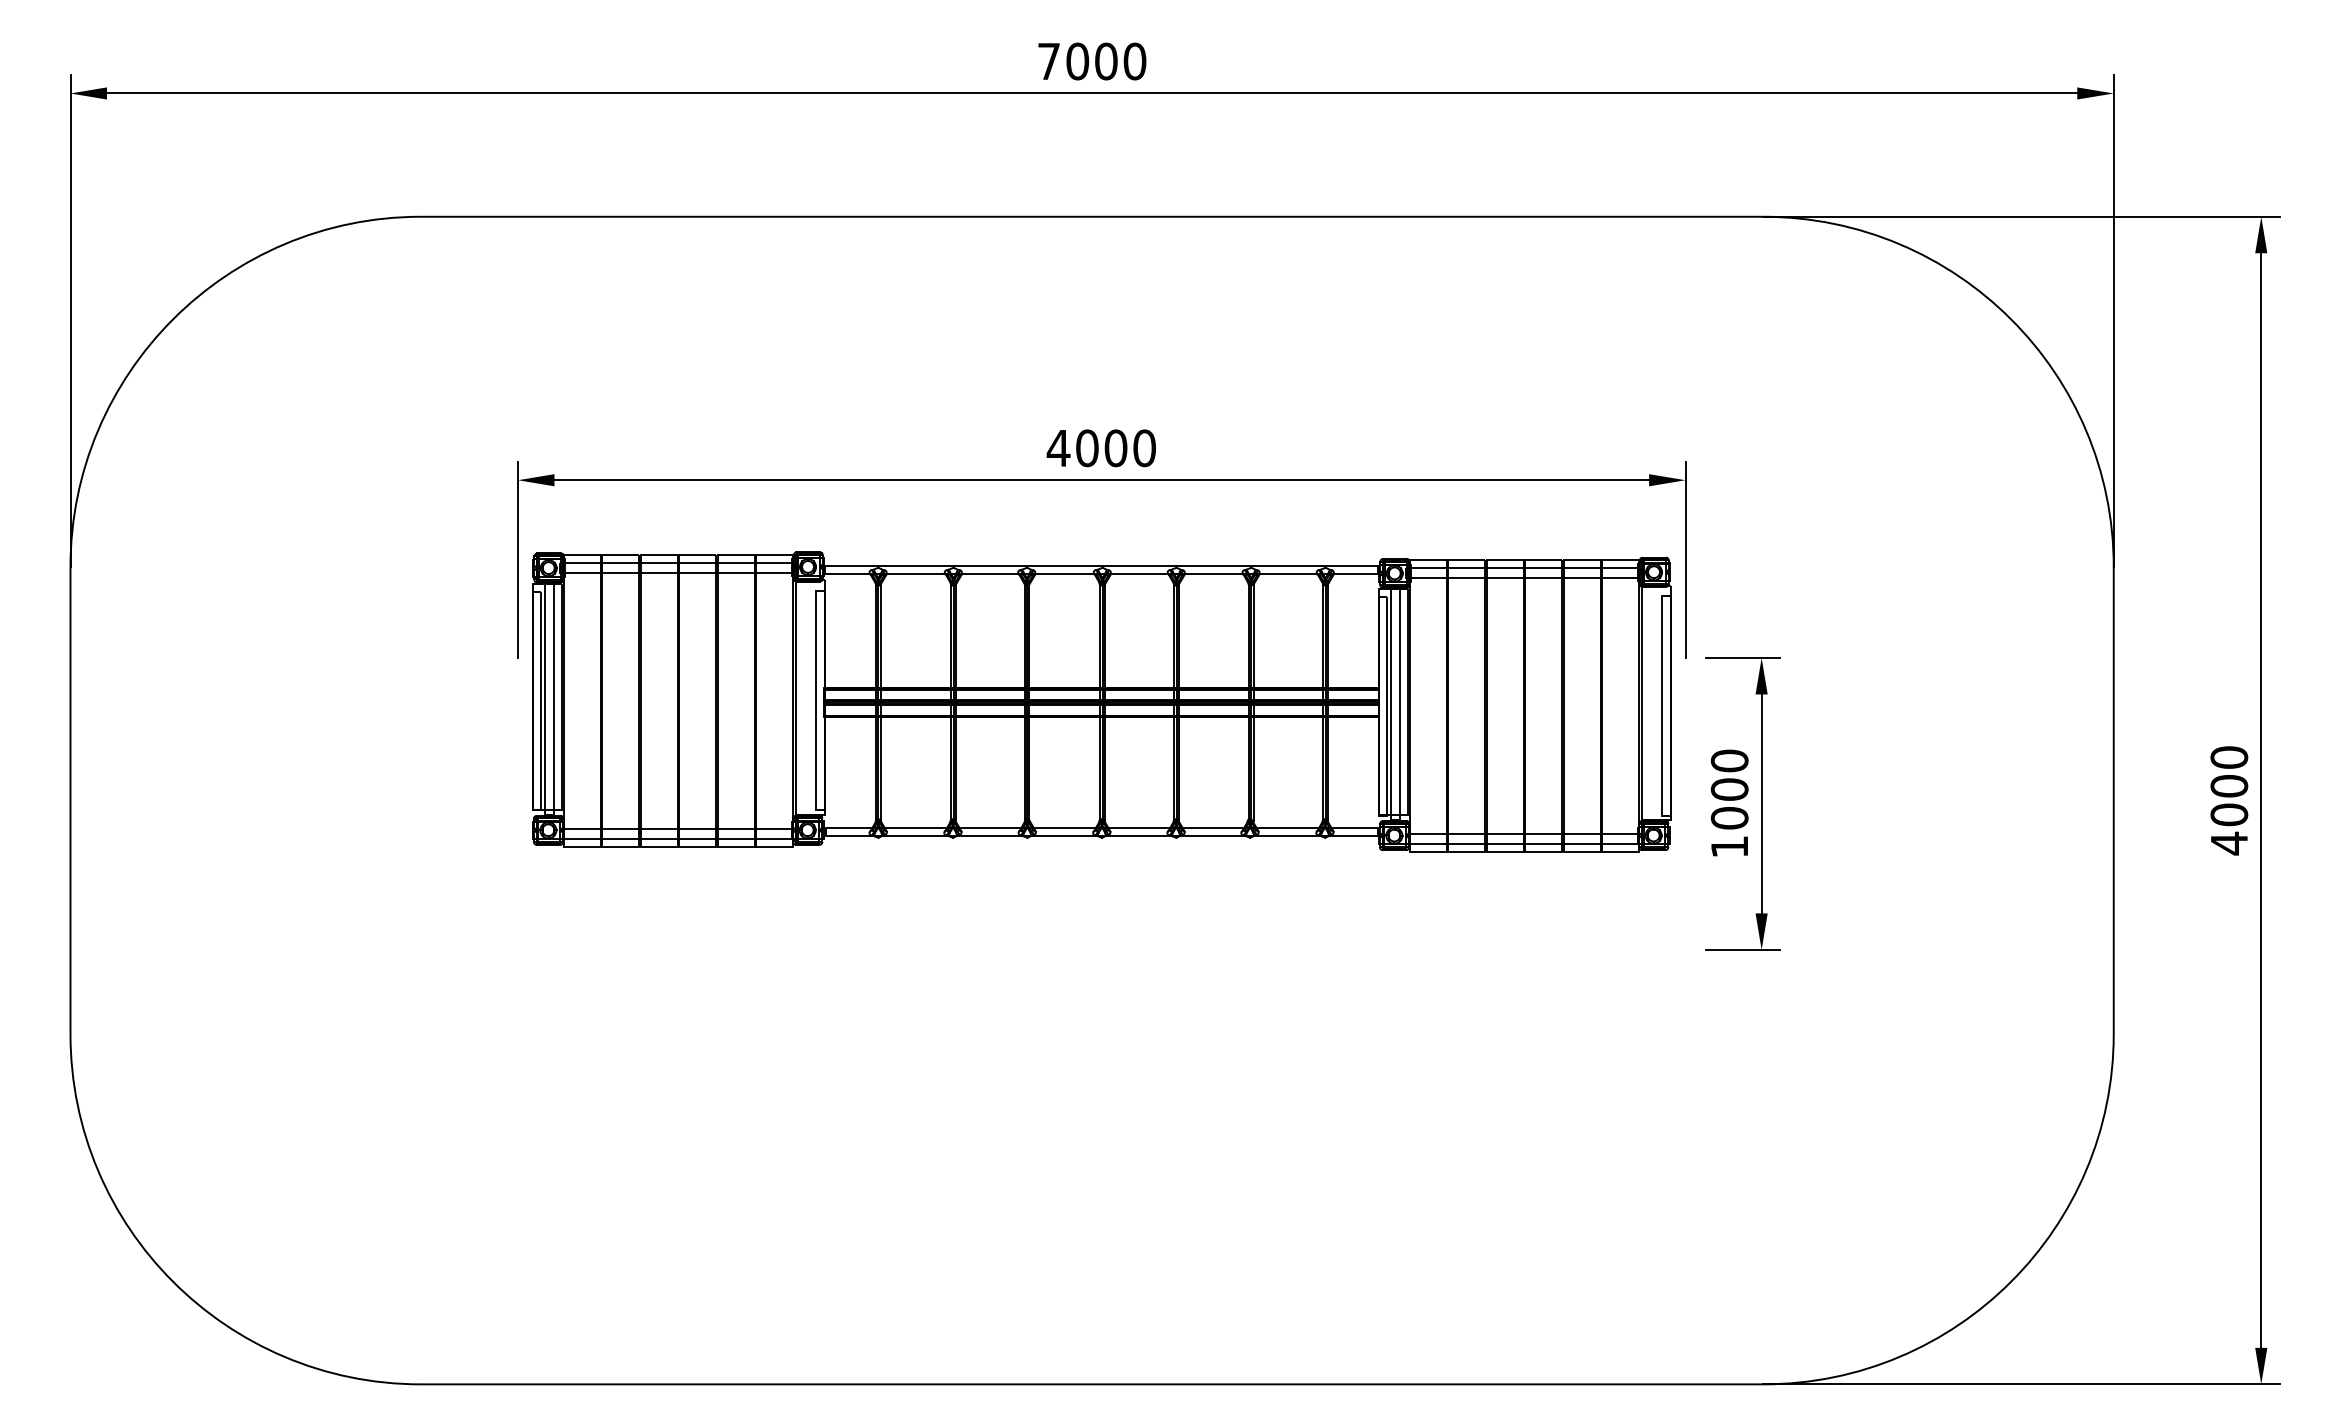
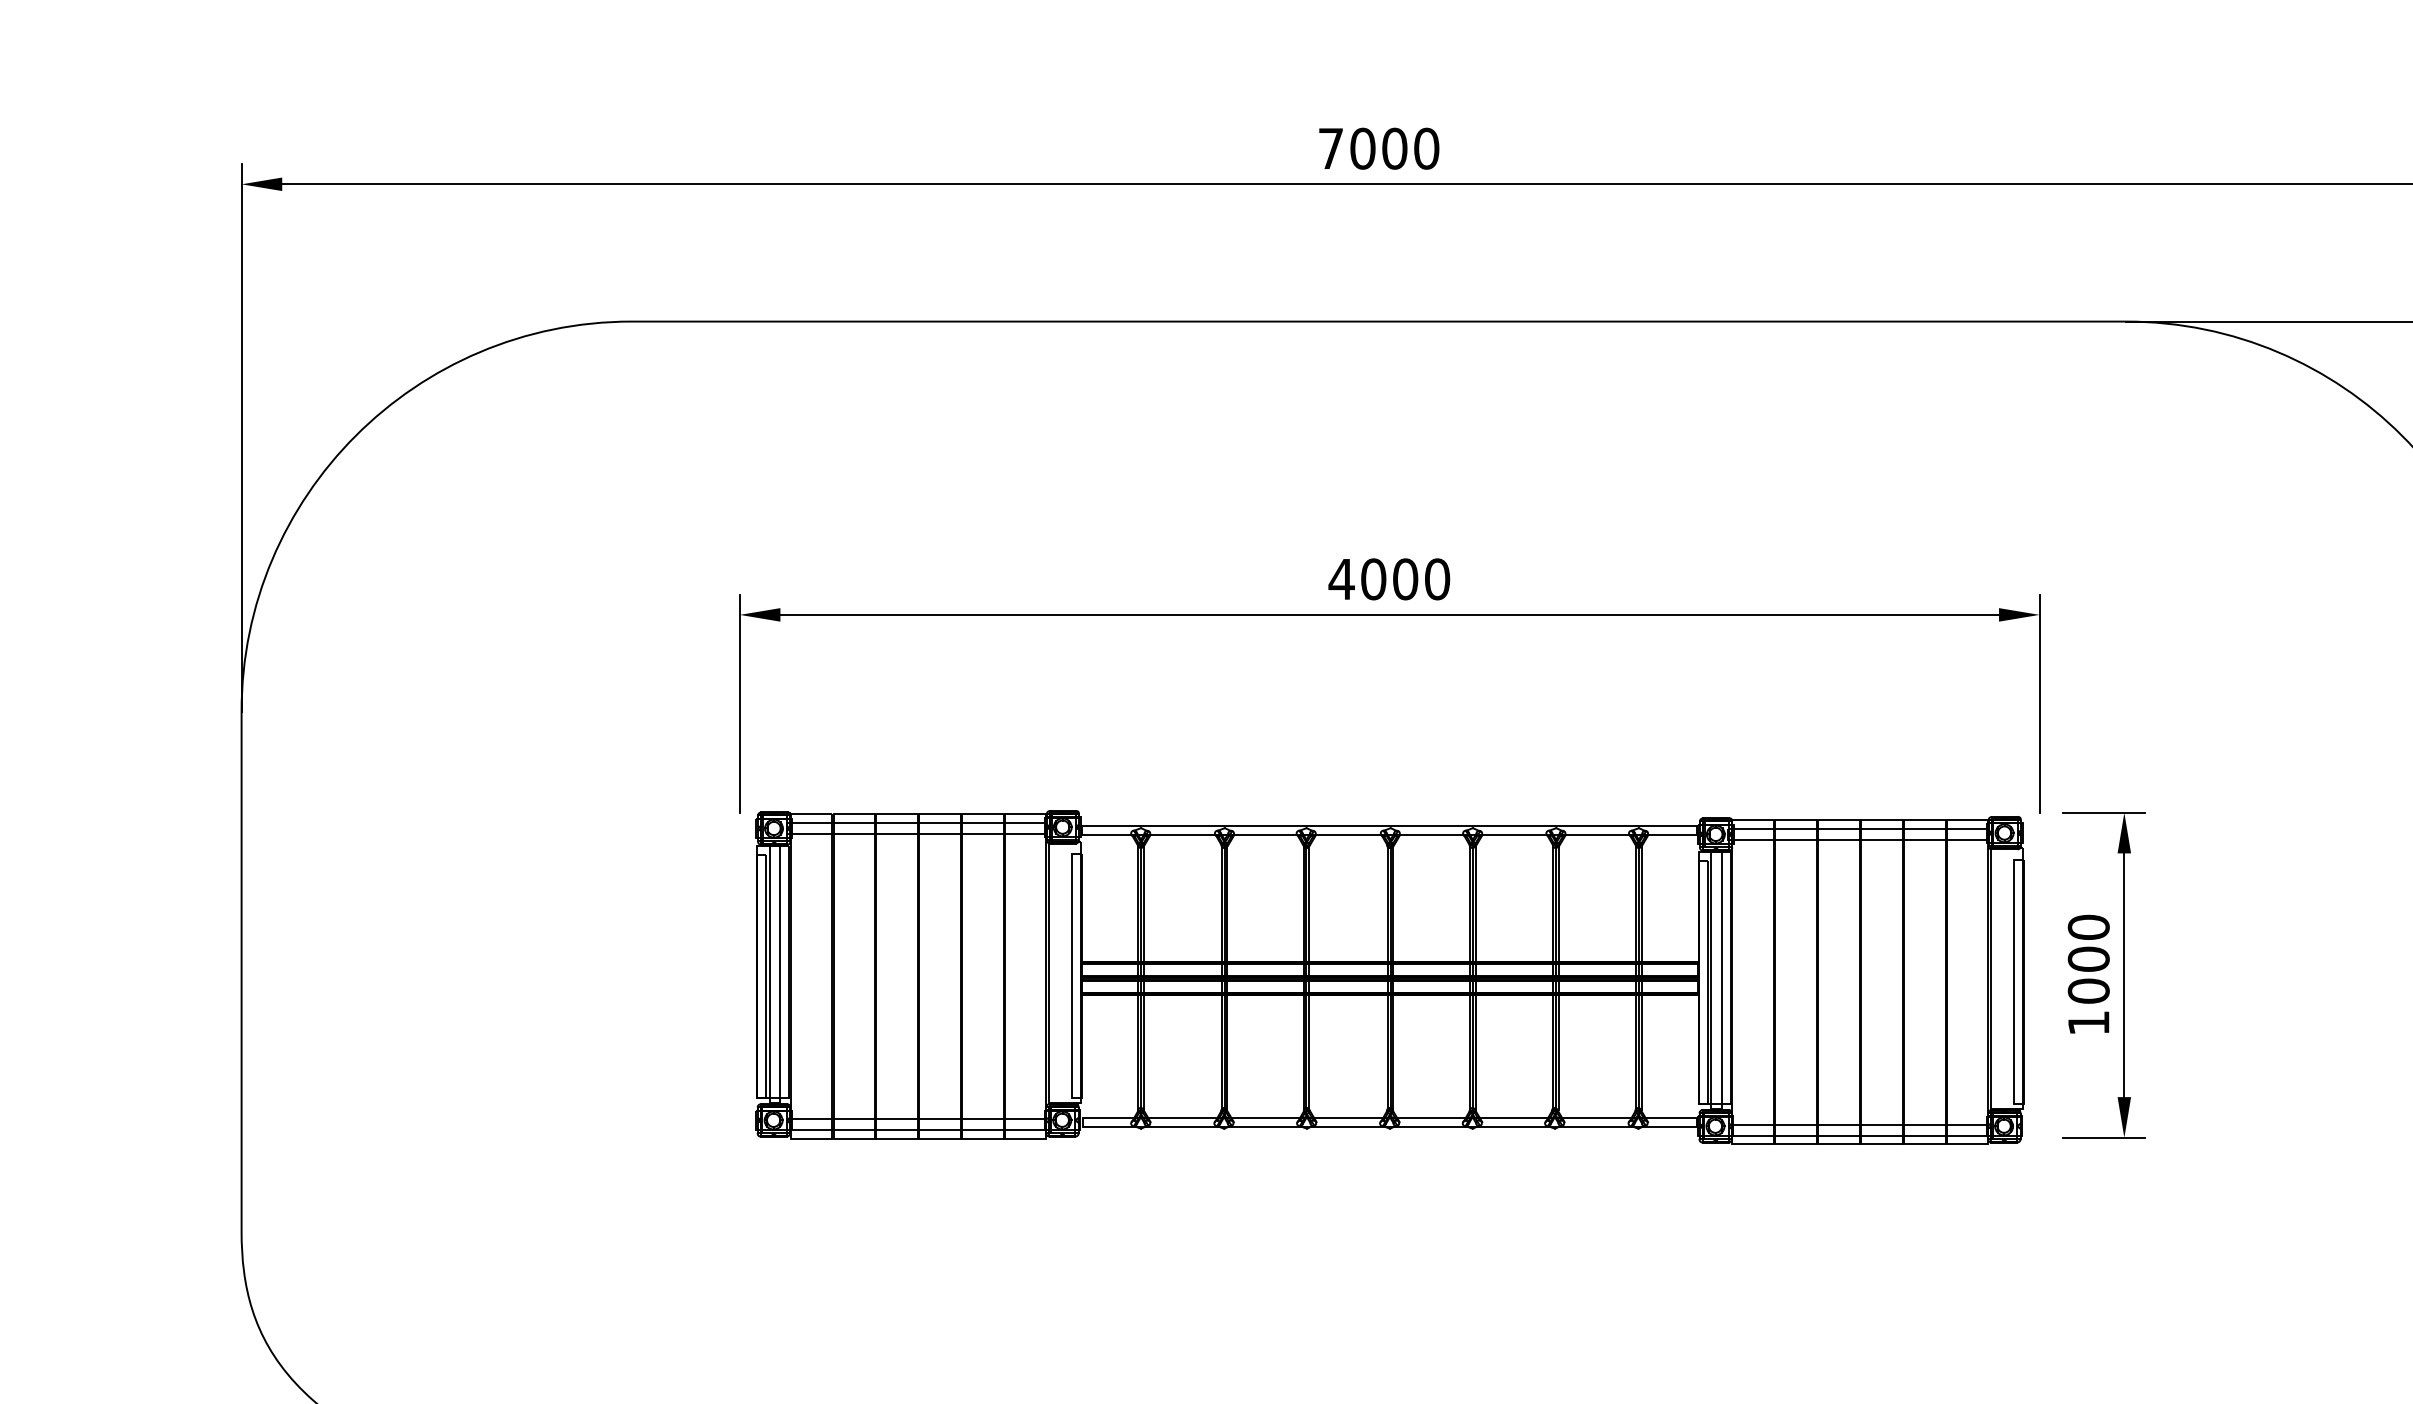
part: (1101, 701) -> (1389, 977), moved

